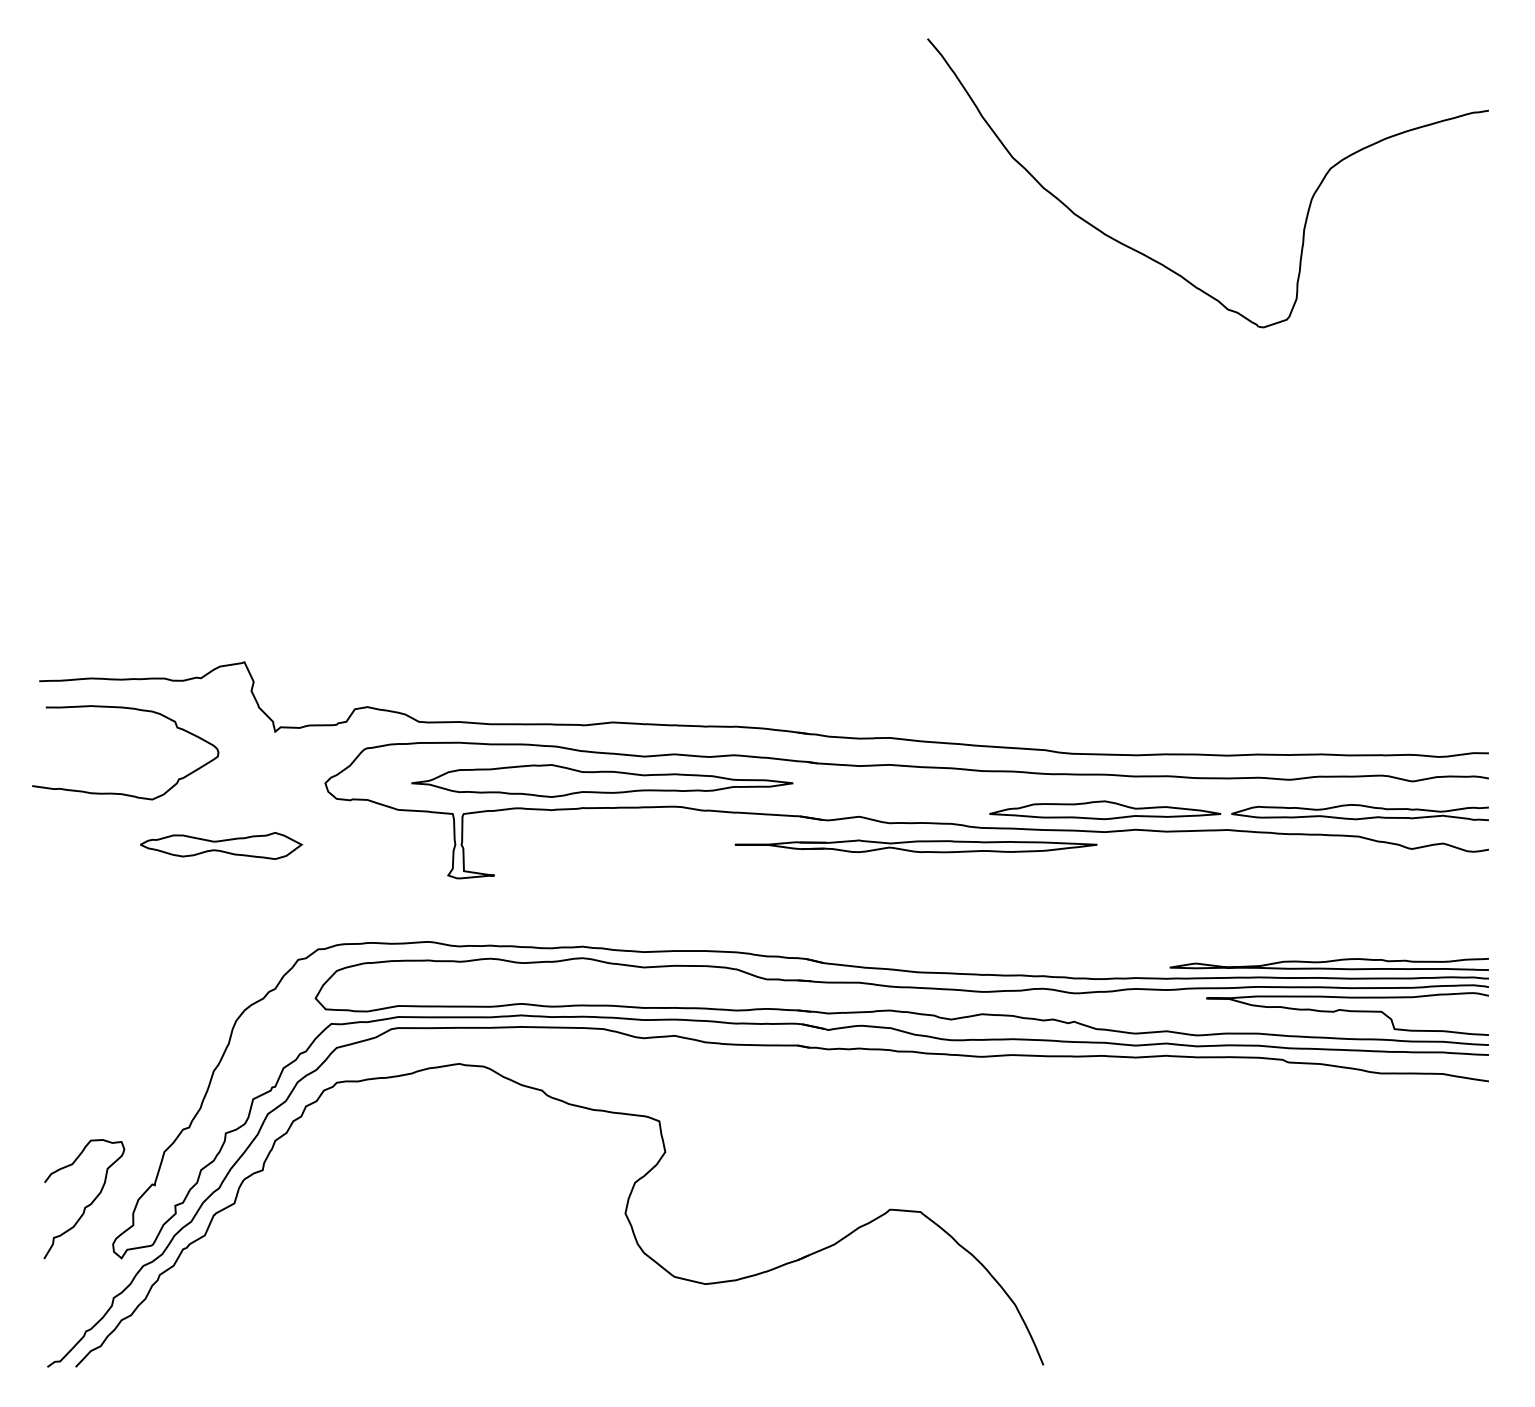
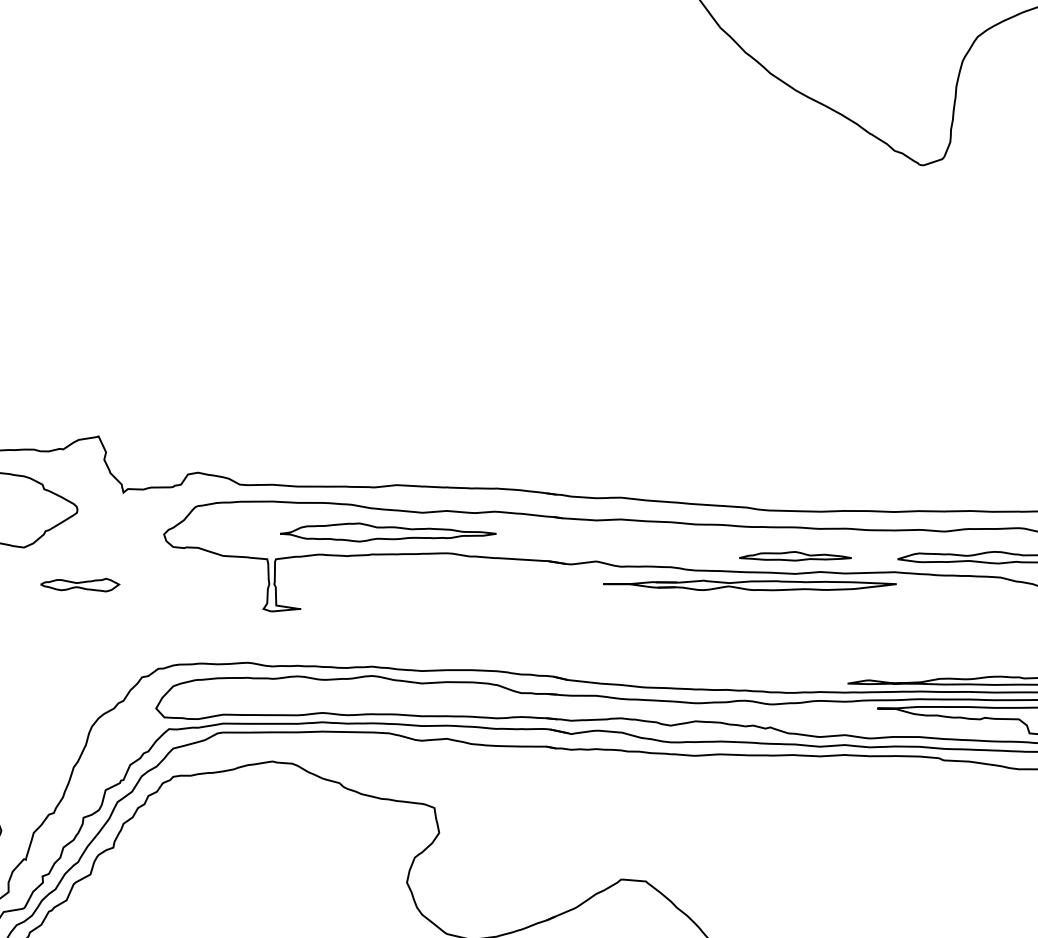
part: (602, 780) -> (388, 532), size x0.7
part: (1105, 810) -> (795, 556), size x0.6
part: (221, 845) -> (80, 584), size x0.6
part: (915, 846) -> (749, 585), moved

